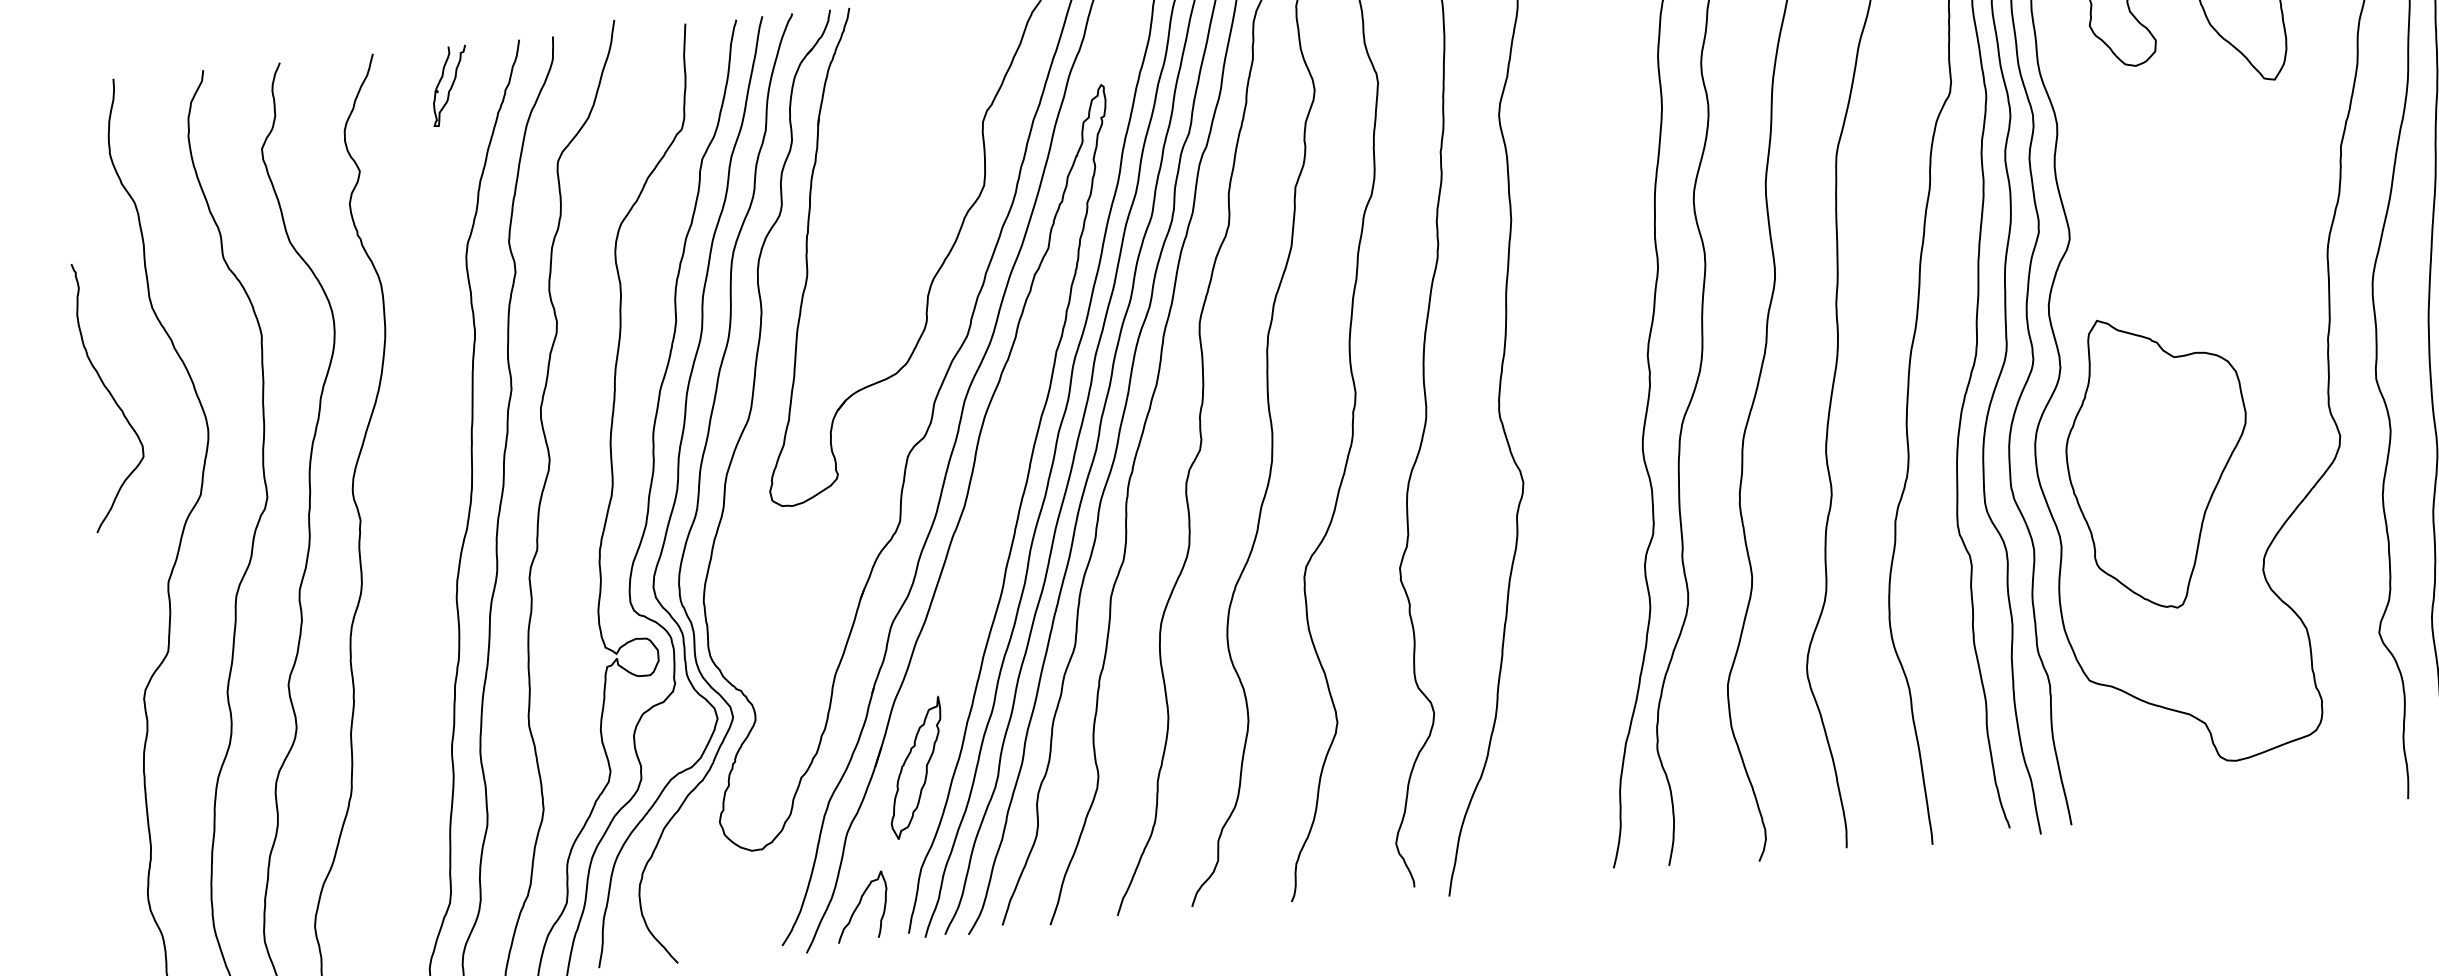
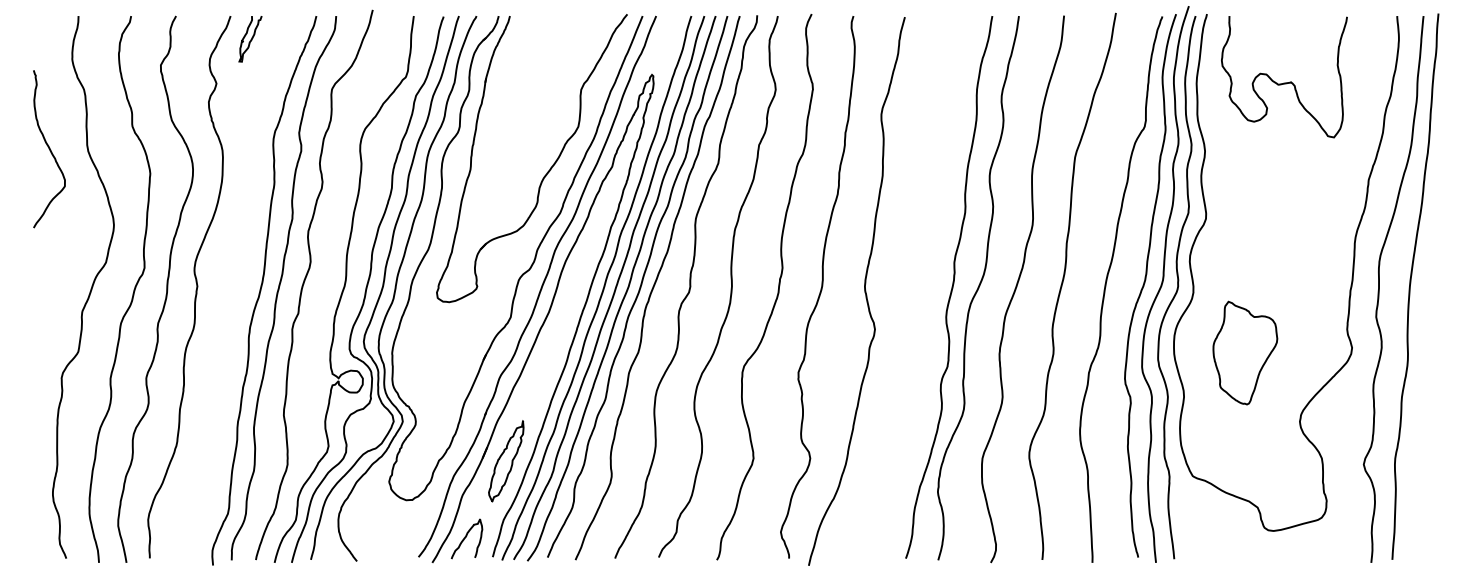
curve: (449, 86) -> (250, 39), moved
curve: (111, 396) -> (49, 149), moved
part: (2159, 460) -> (1245, 352), size x0.6

